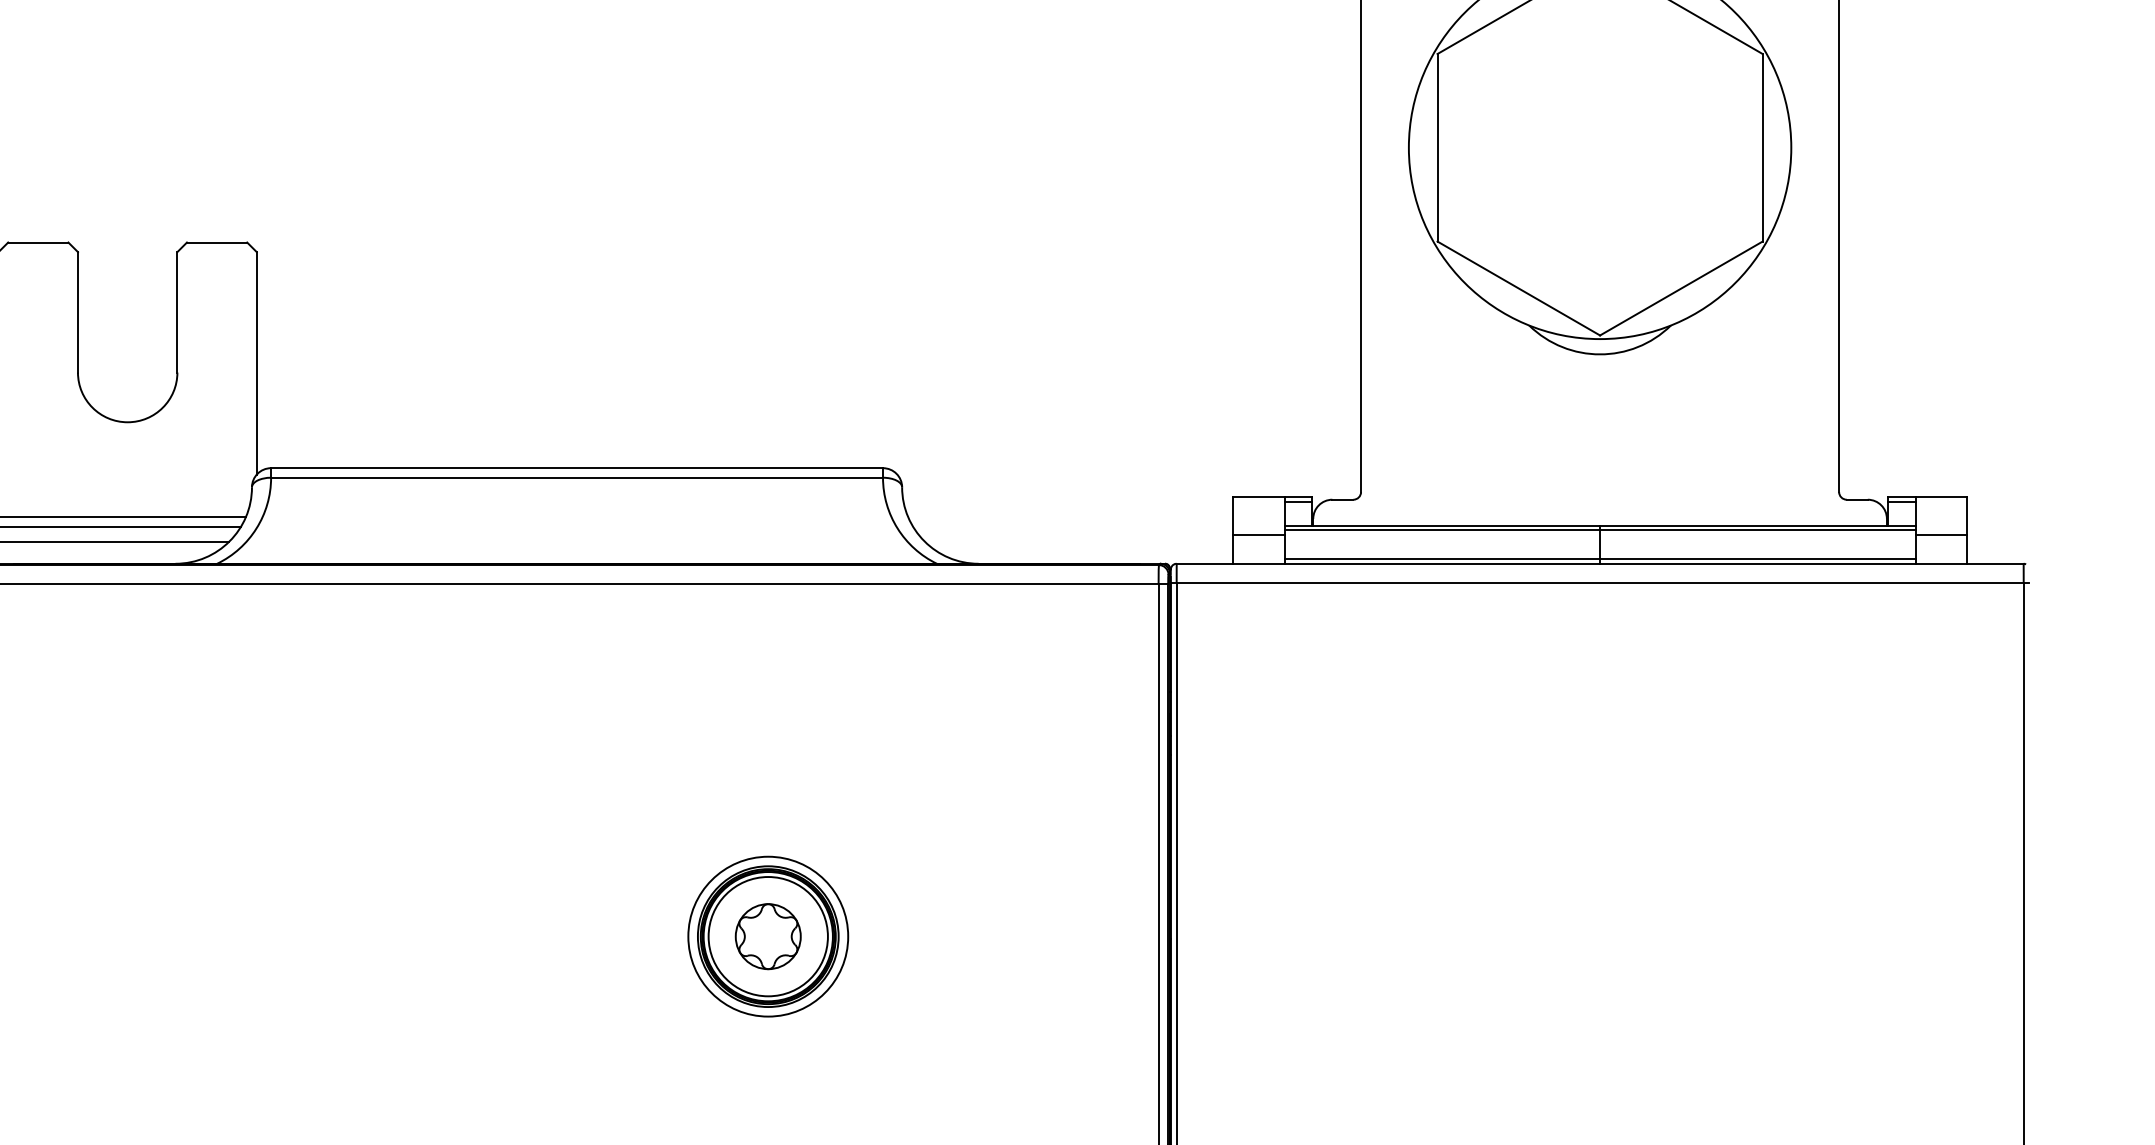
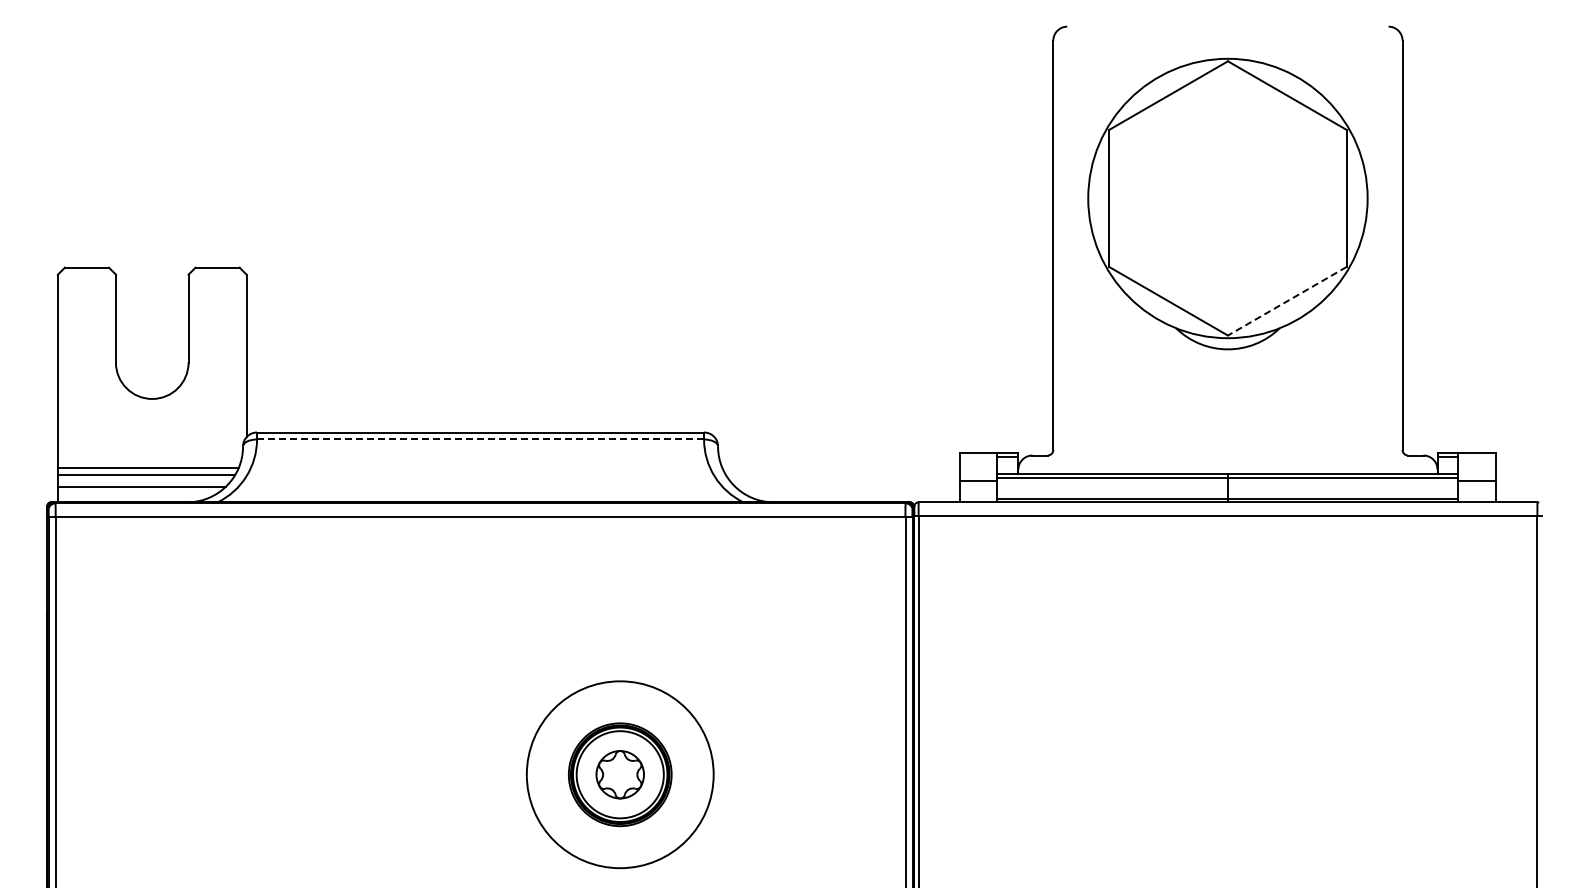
line: (1681, 288) -> (1287, 301), solid -> dashed
line: (576, 477) -> (480, 439), solid -> dashed
circle: (767, 936) -> (619, 774), size x1.6

